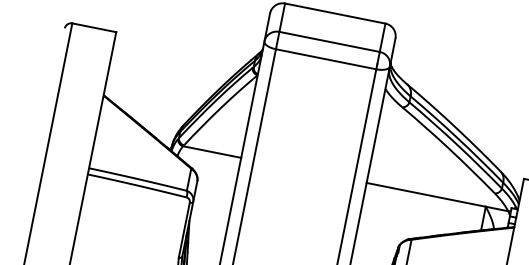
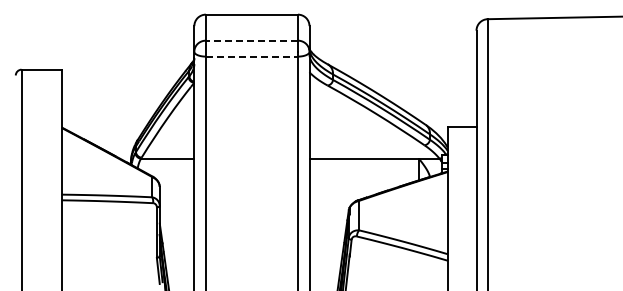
line: (329, 41) -> (251, 40), solid -> dashed
line: (326, 59) -> (252, 56), solid -> dashed

